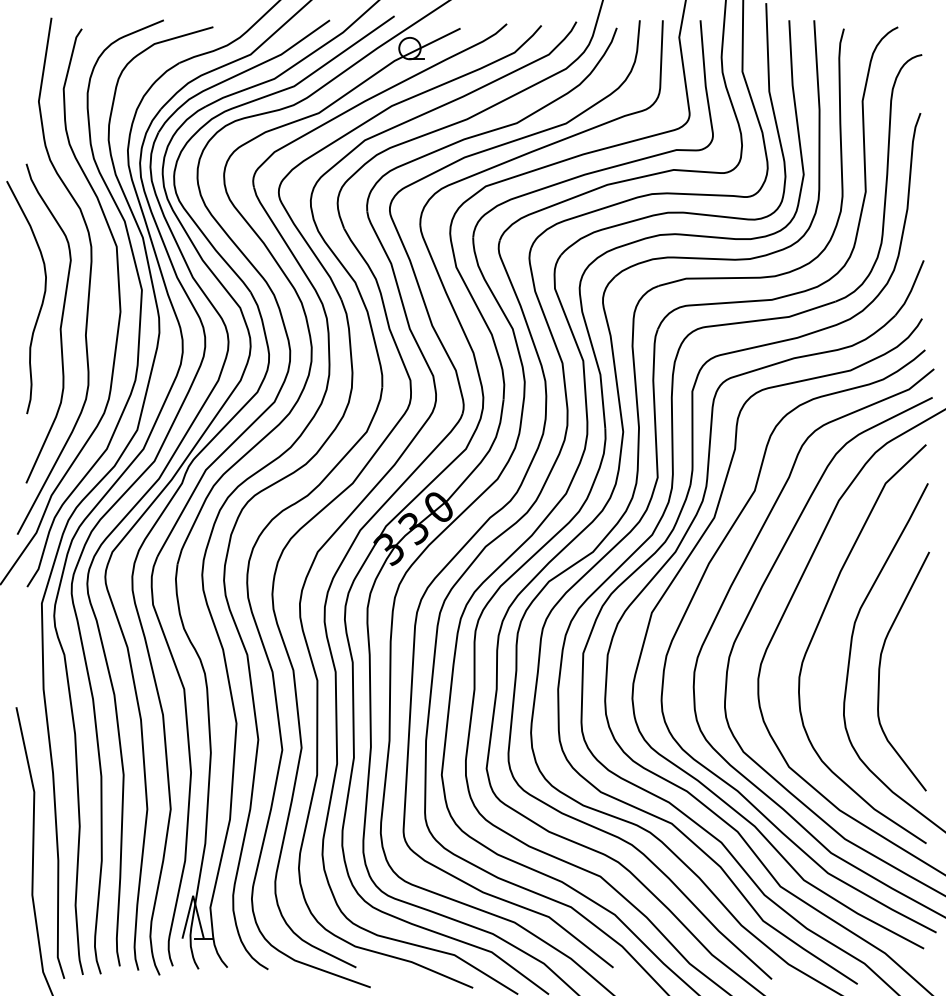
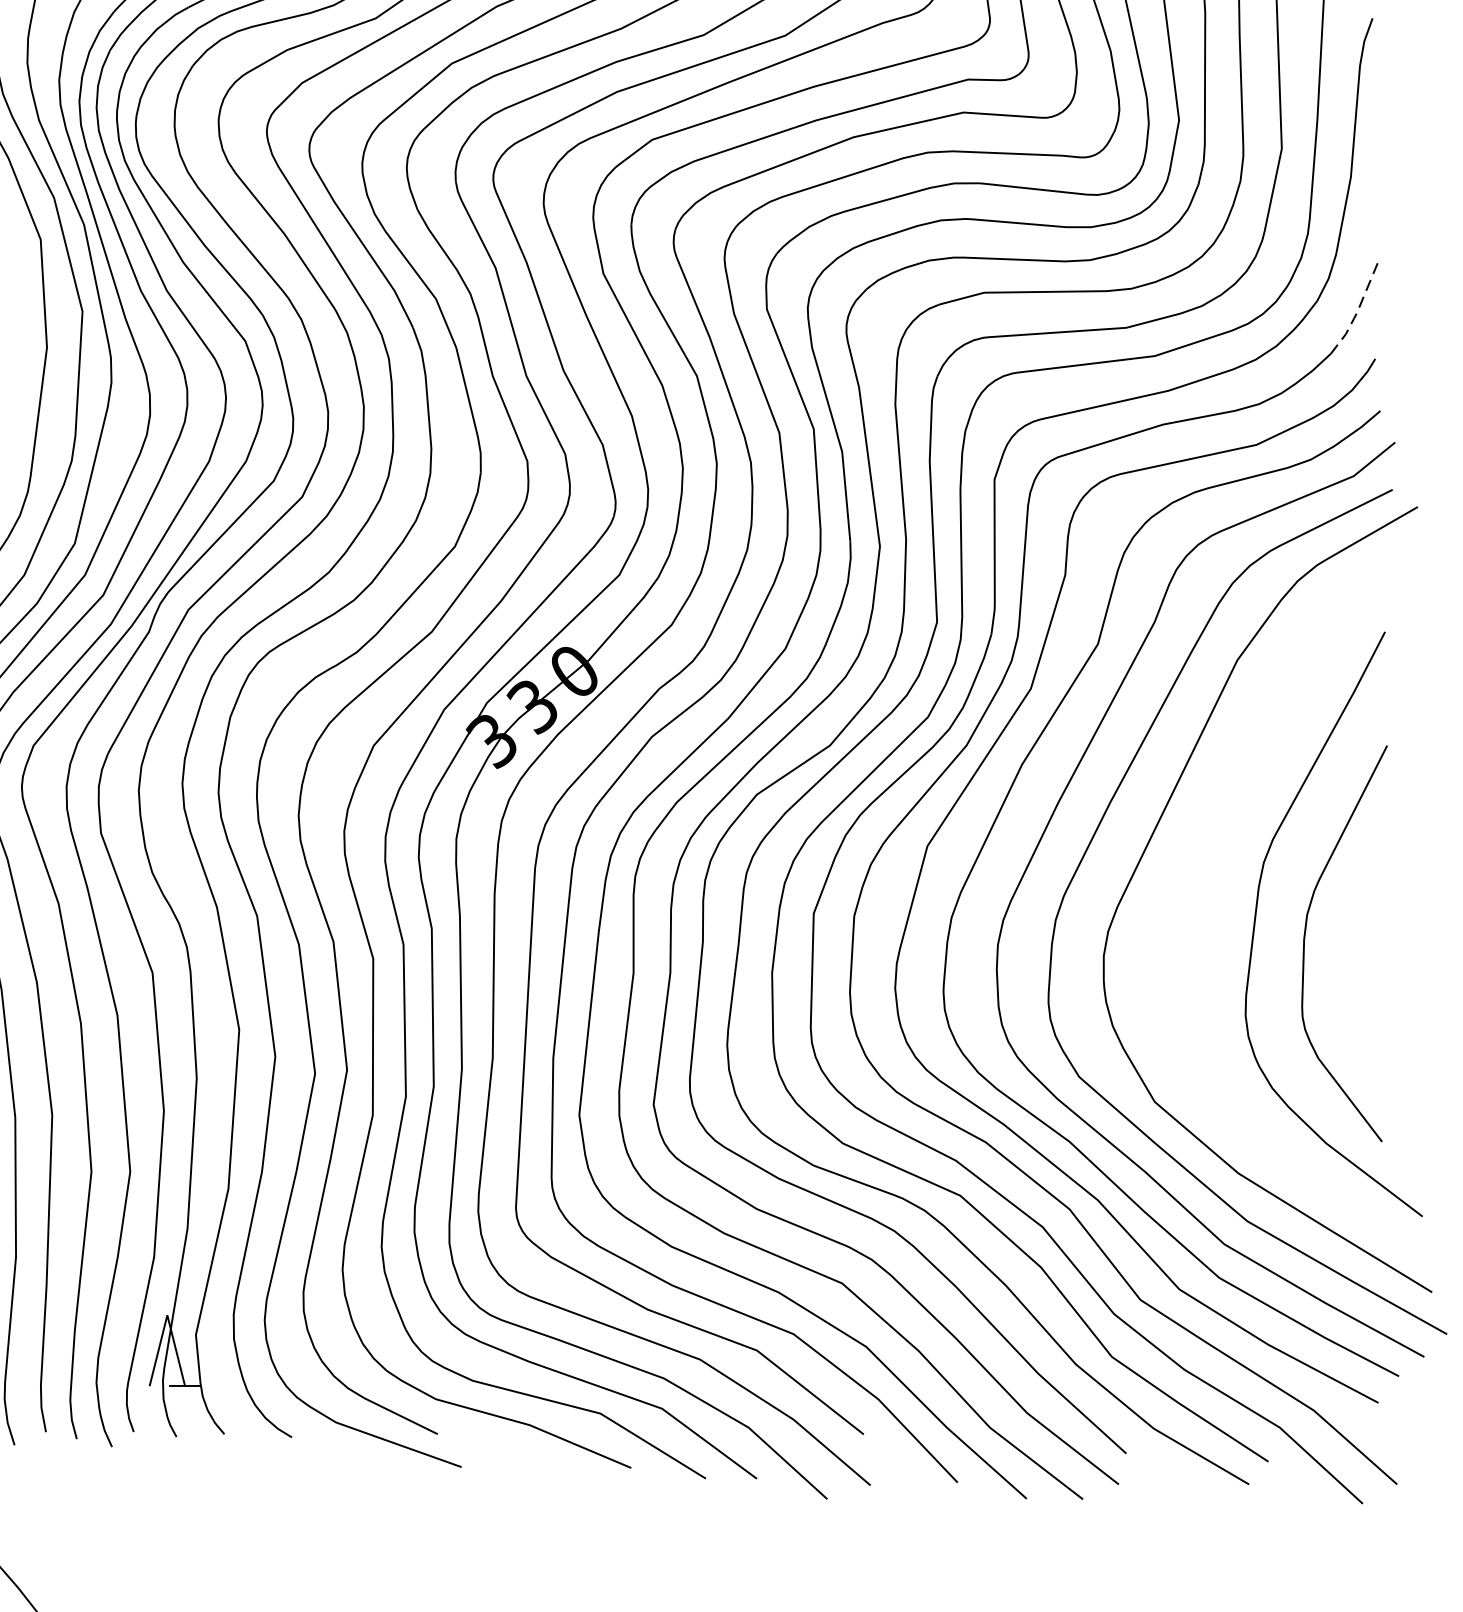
line: (911, 289) -> (1357, 310), solid -> dashed
curve: (818, 626) -> (1203, 869), removed

